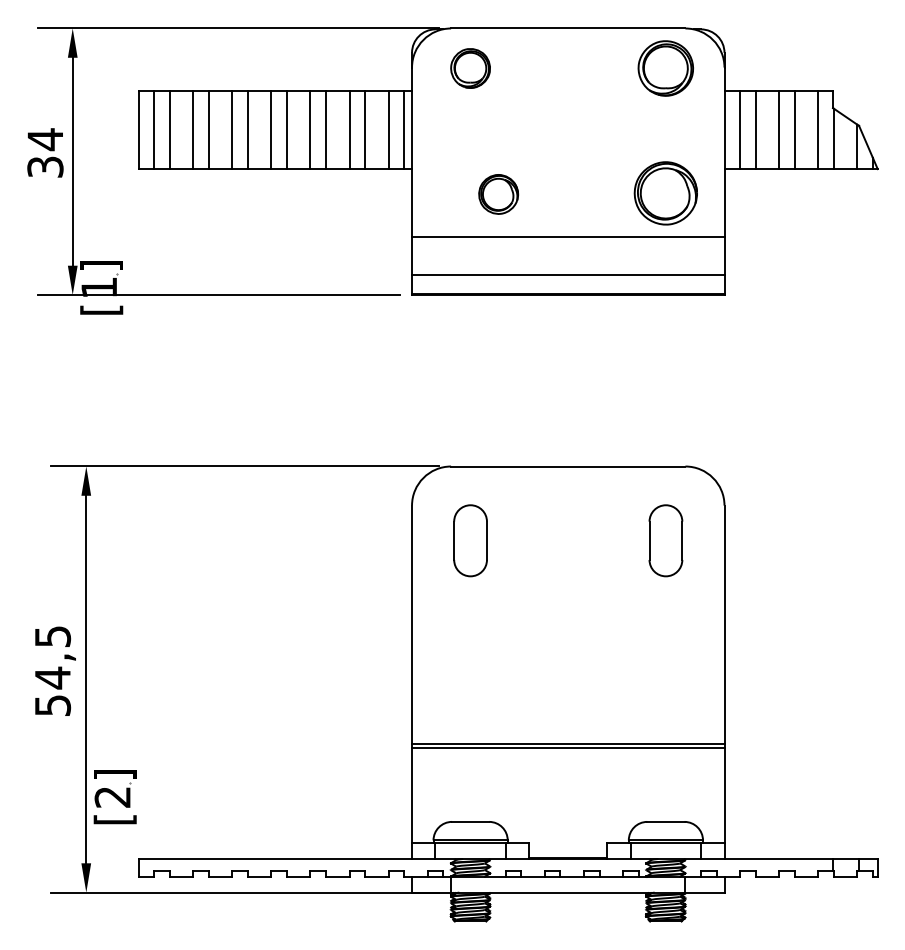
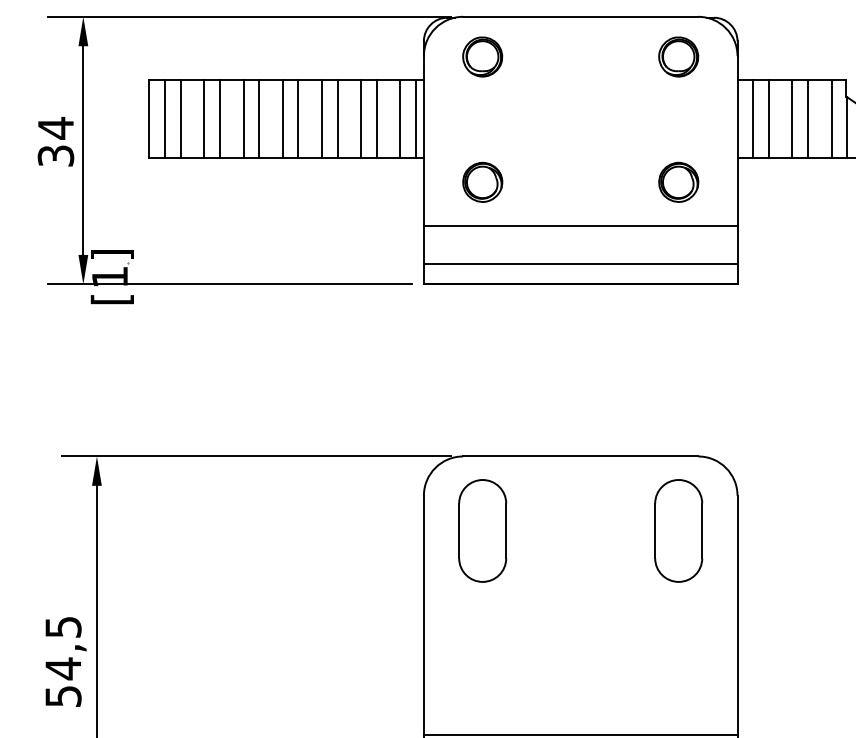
part: (665, 68) -> (678, 56), size x0.71
part: (665, 193) -> (678, 182), size x0.62
part: (498, 194) -> (482, 182), moved
part: (470, 540) -> (482, 530), size x1.43
part: (665, 540) -> (678, 530), size x1.43

